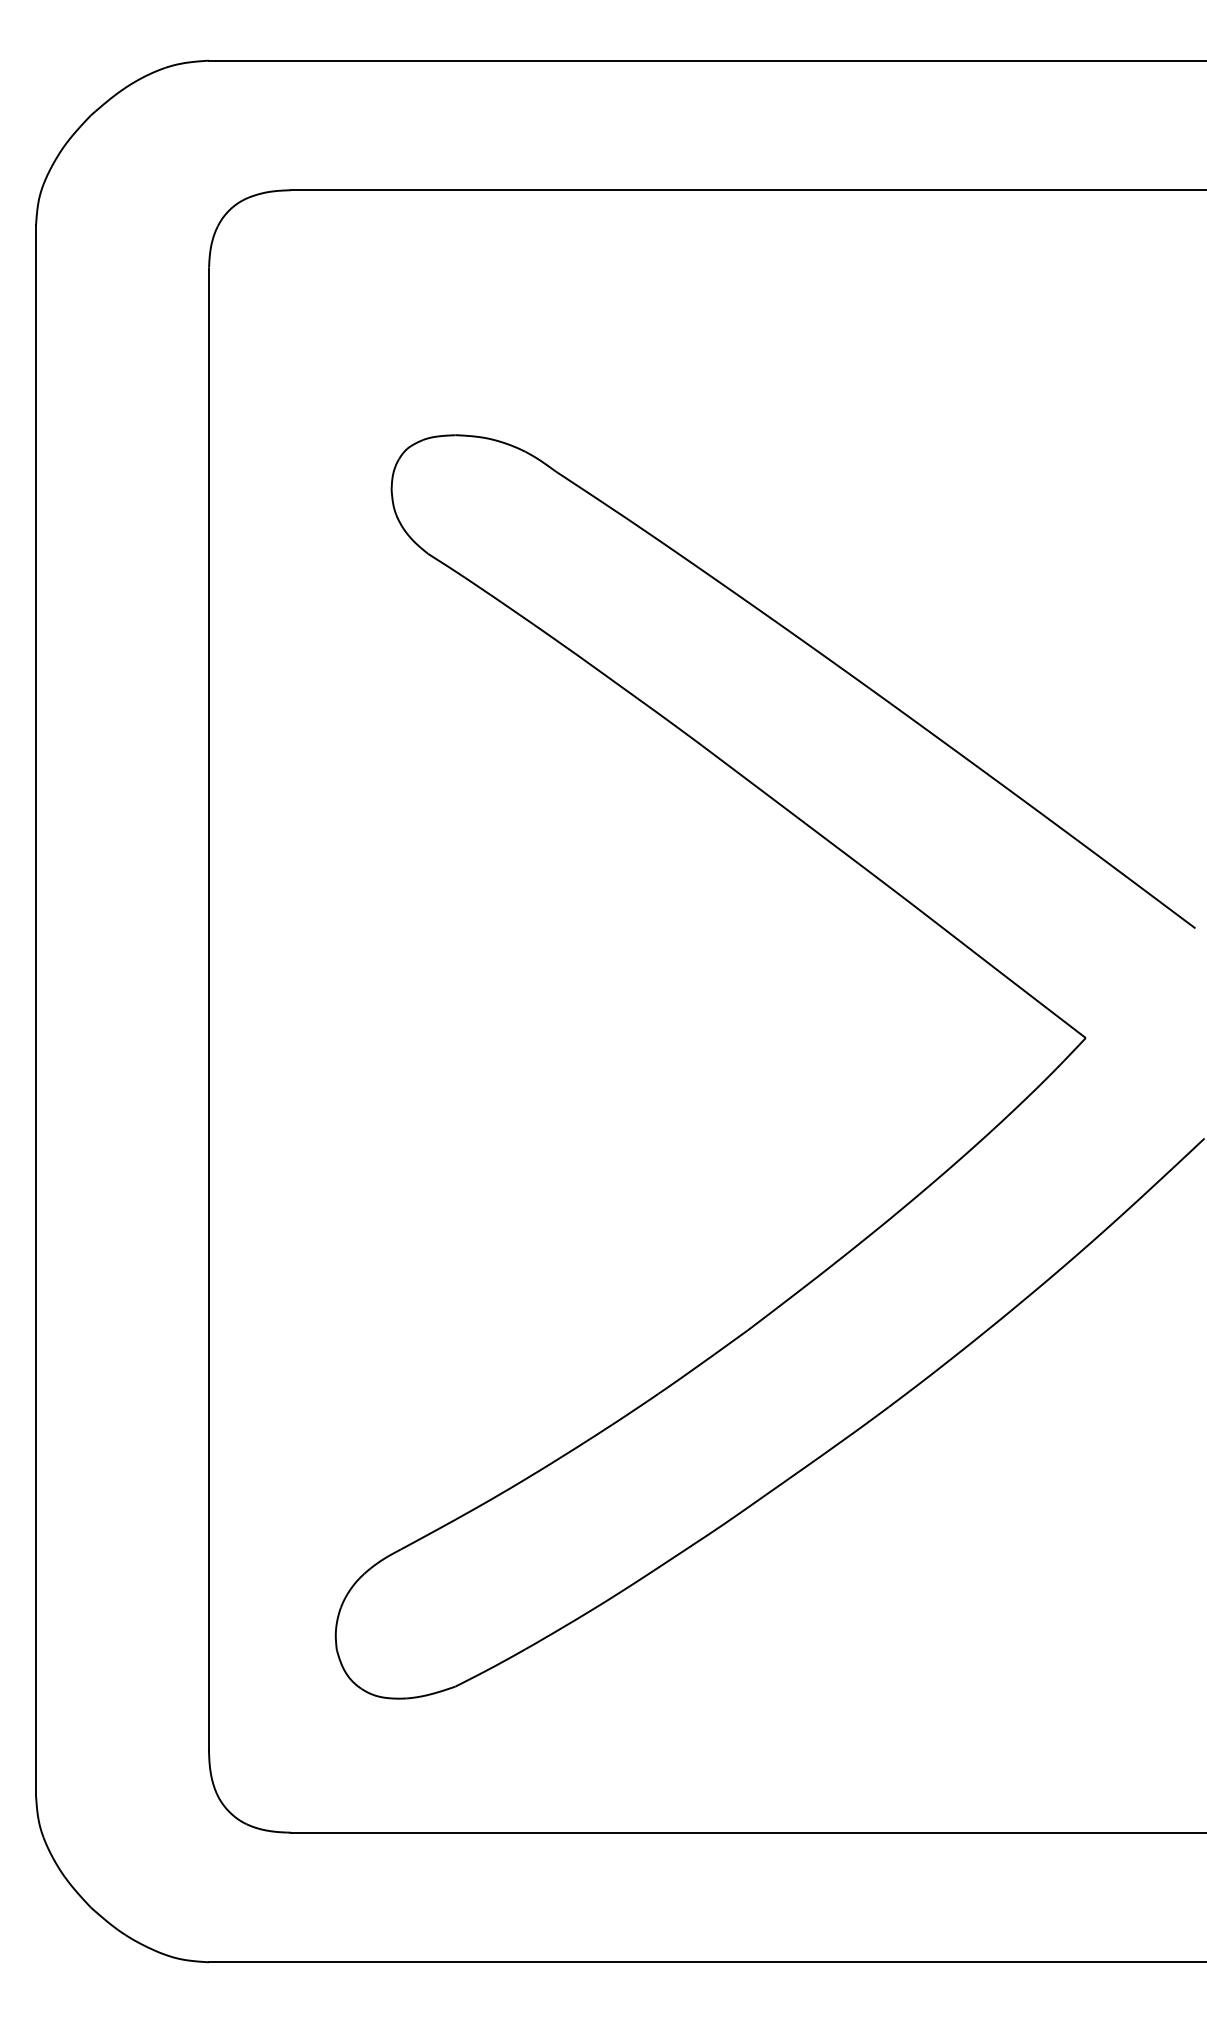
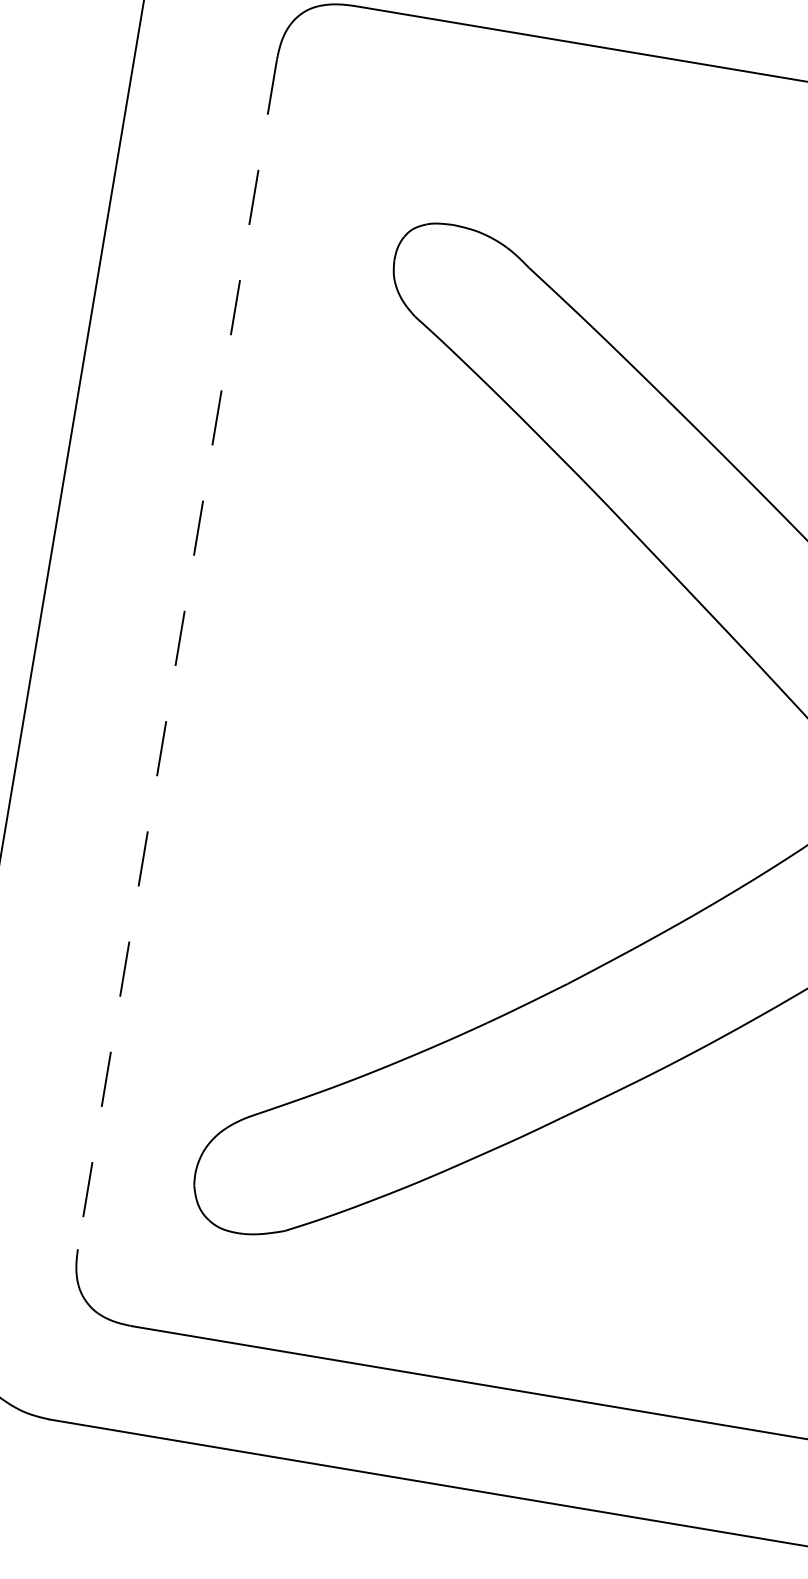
line: (208, 1010) -> (177, 654), solid -> dashed

